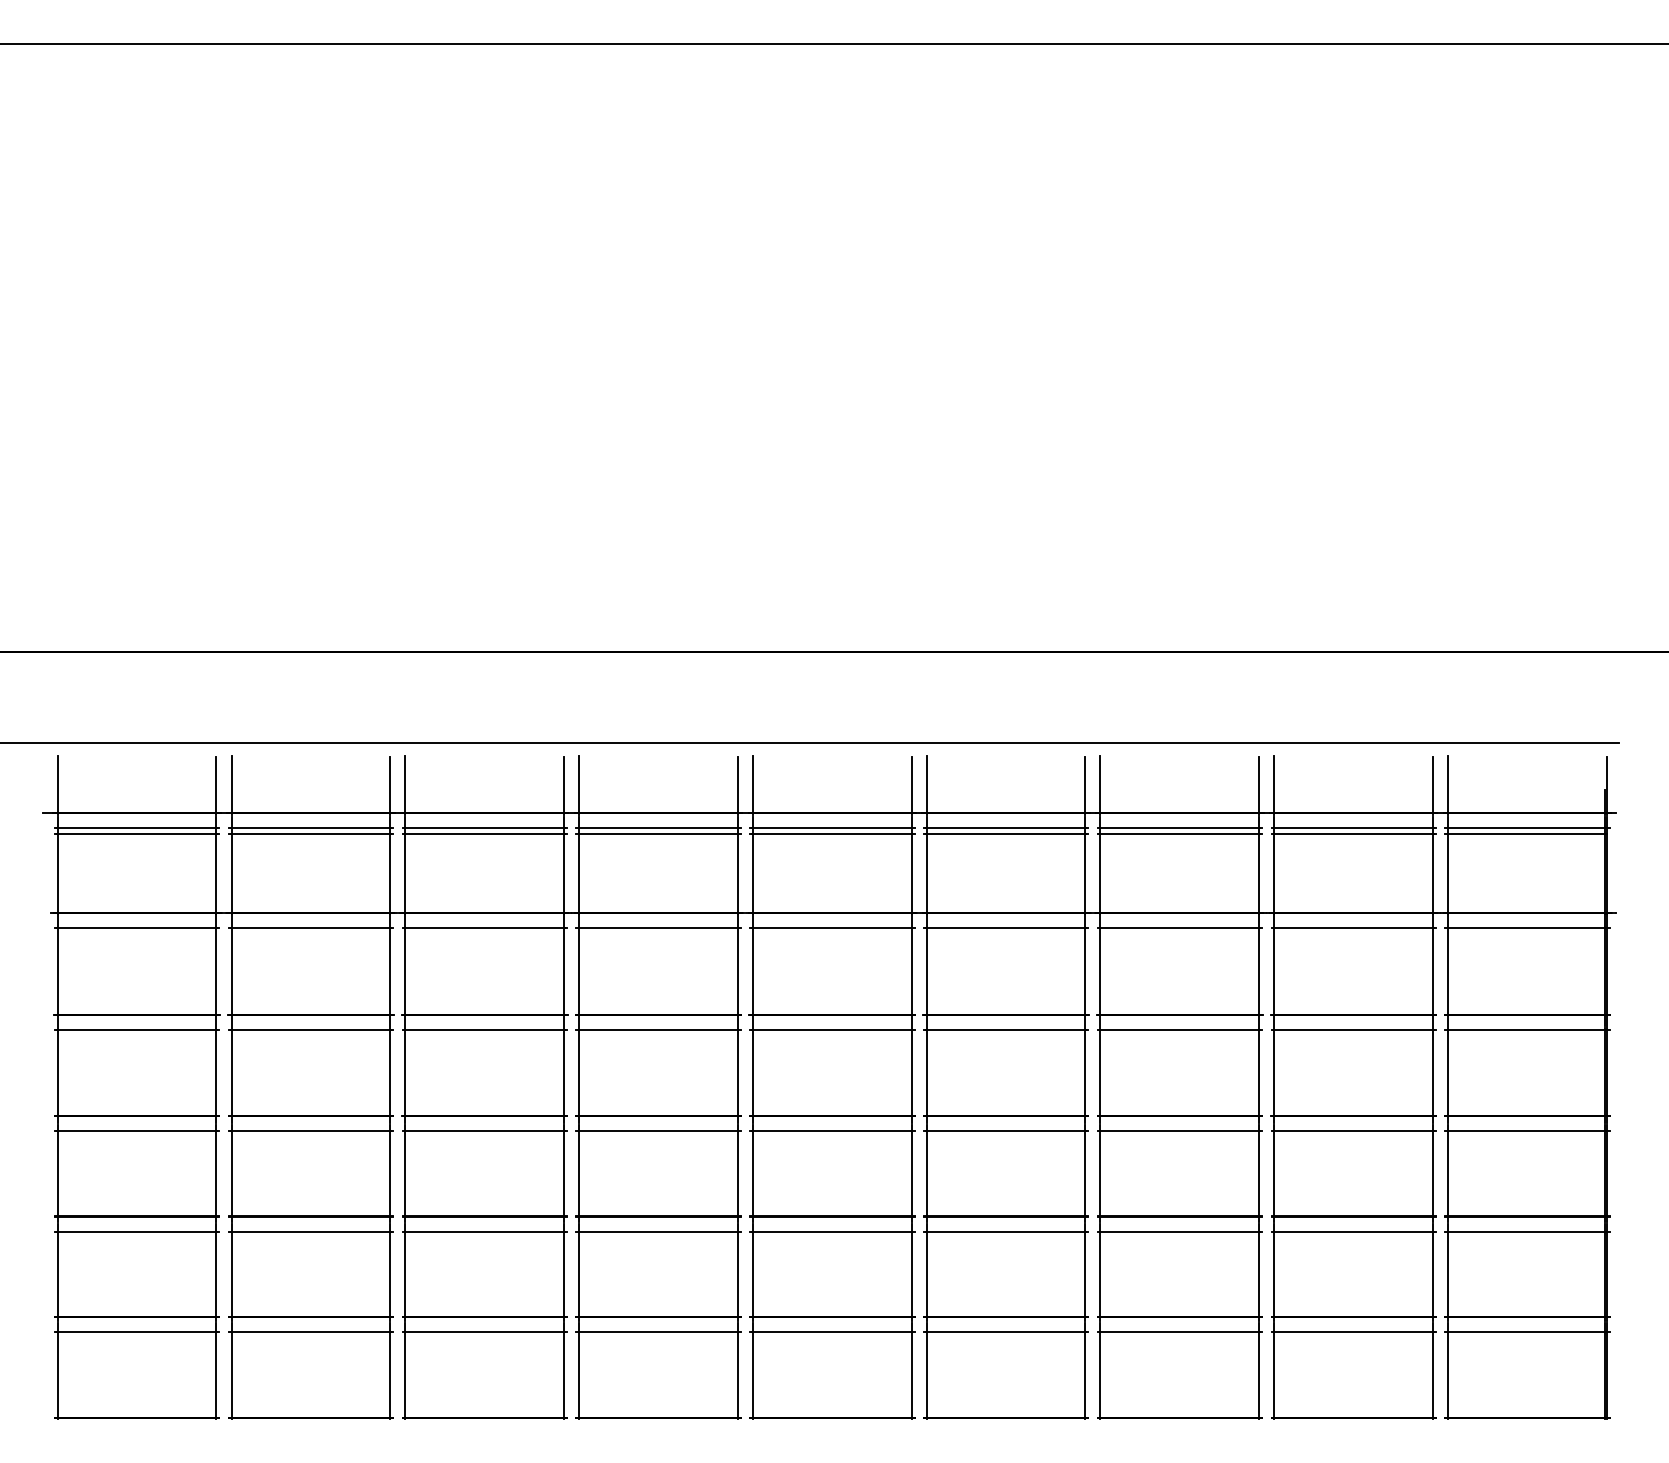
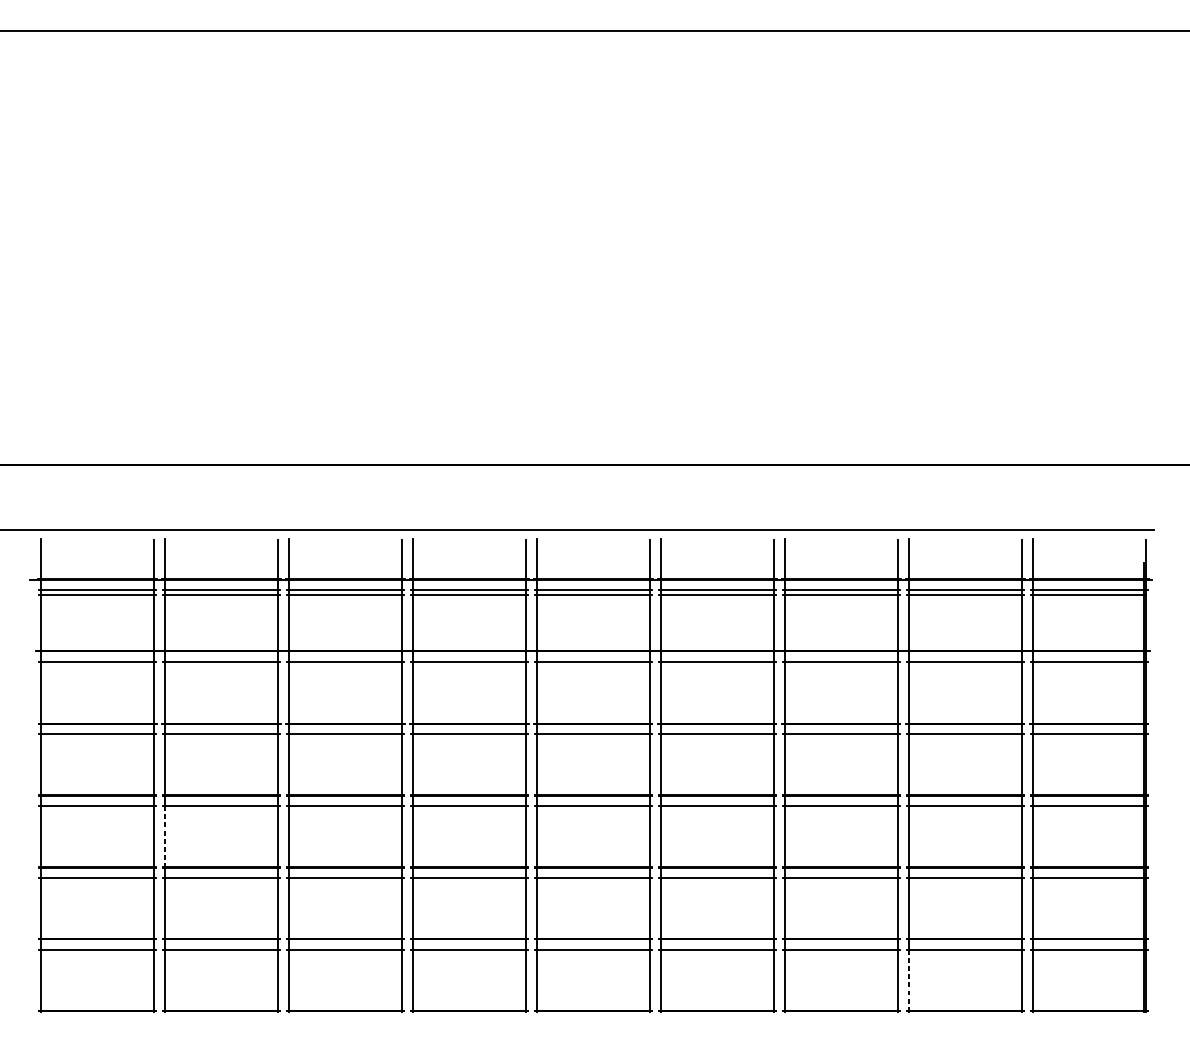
line: (231, 1173) -> (164, 836), solid -> dashed
line: (1274, 1375) -> (908, 980), solid -> dashed

